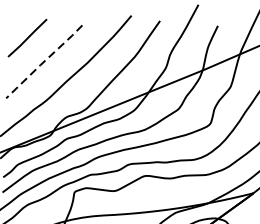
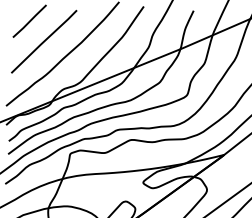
line: (44, 61) -> (44, 41), dashed -> solid

